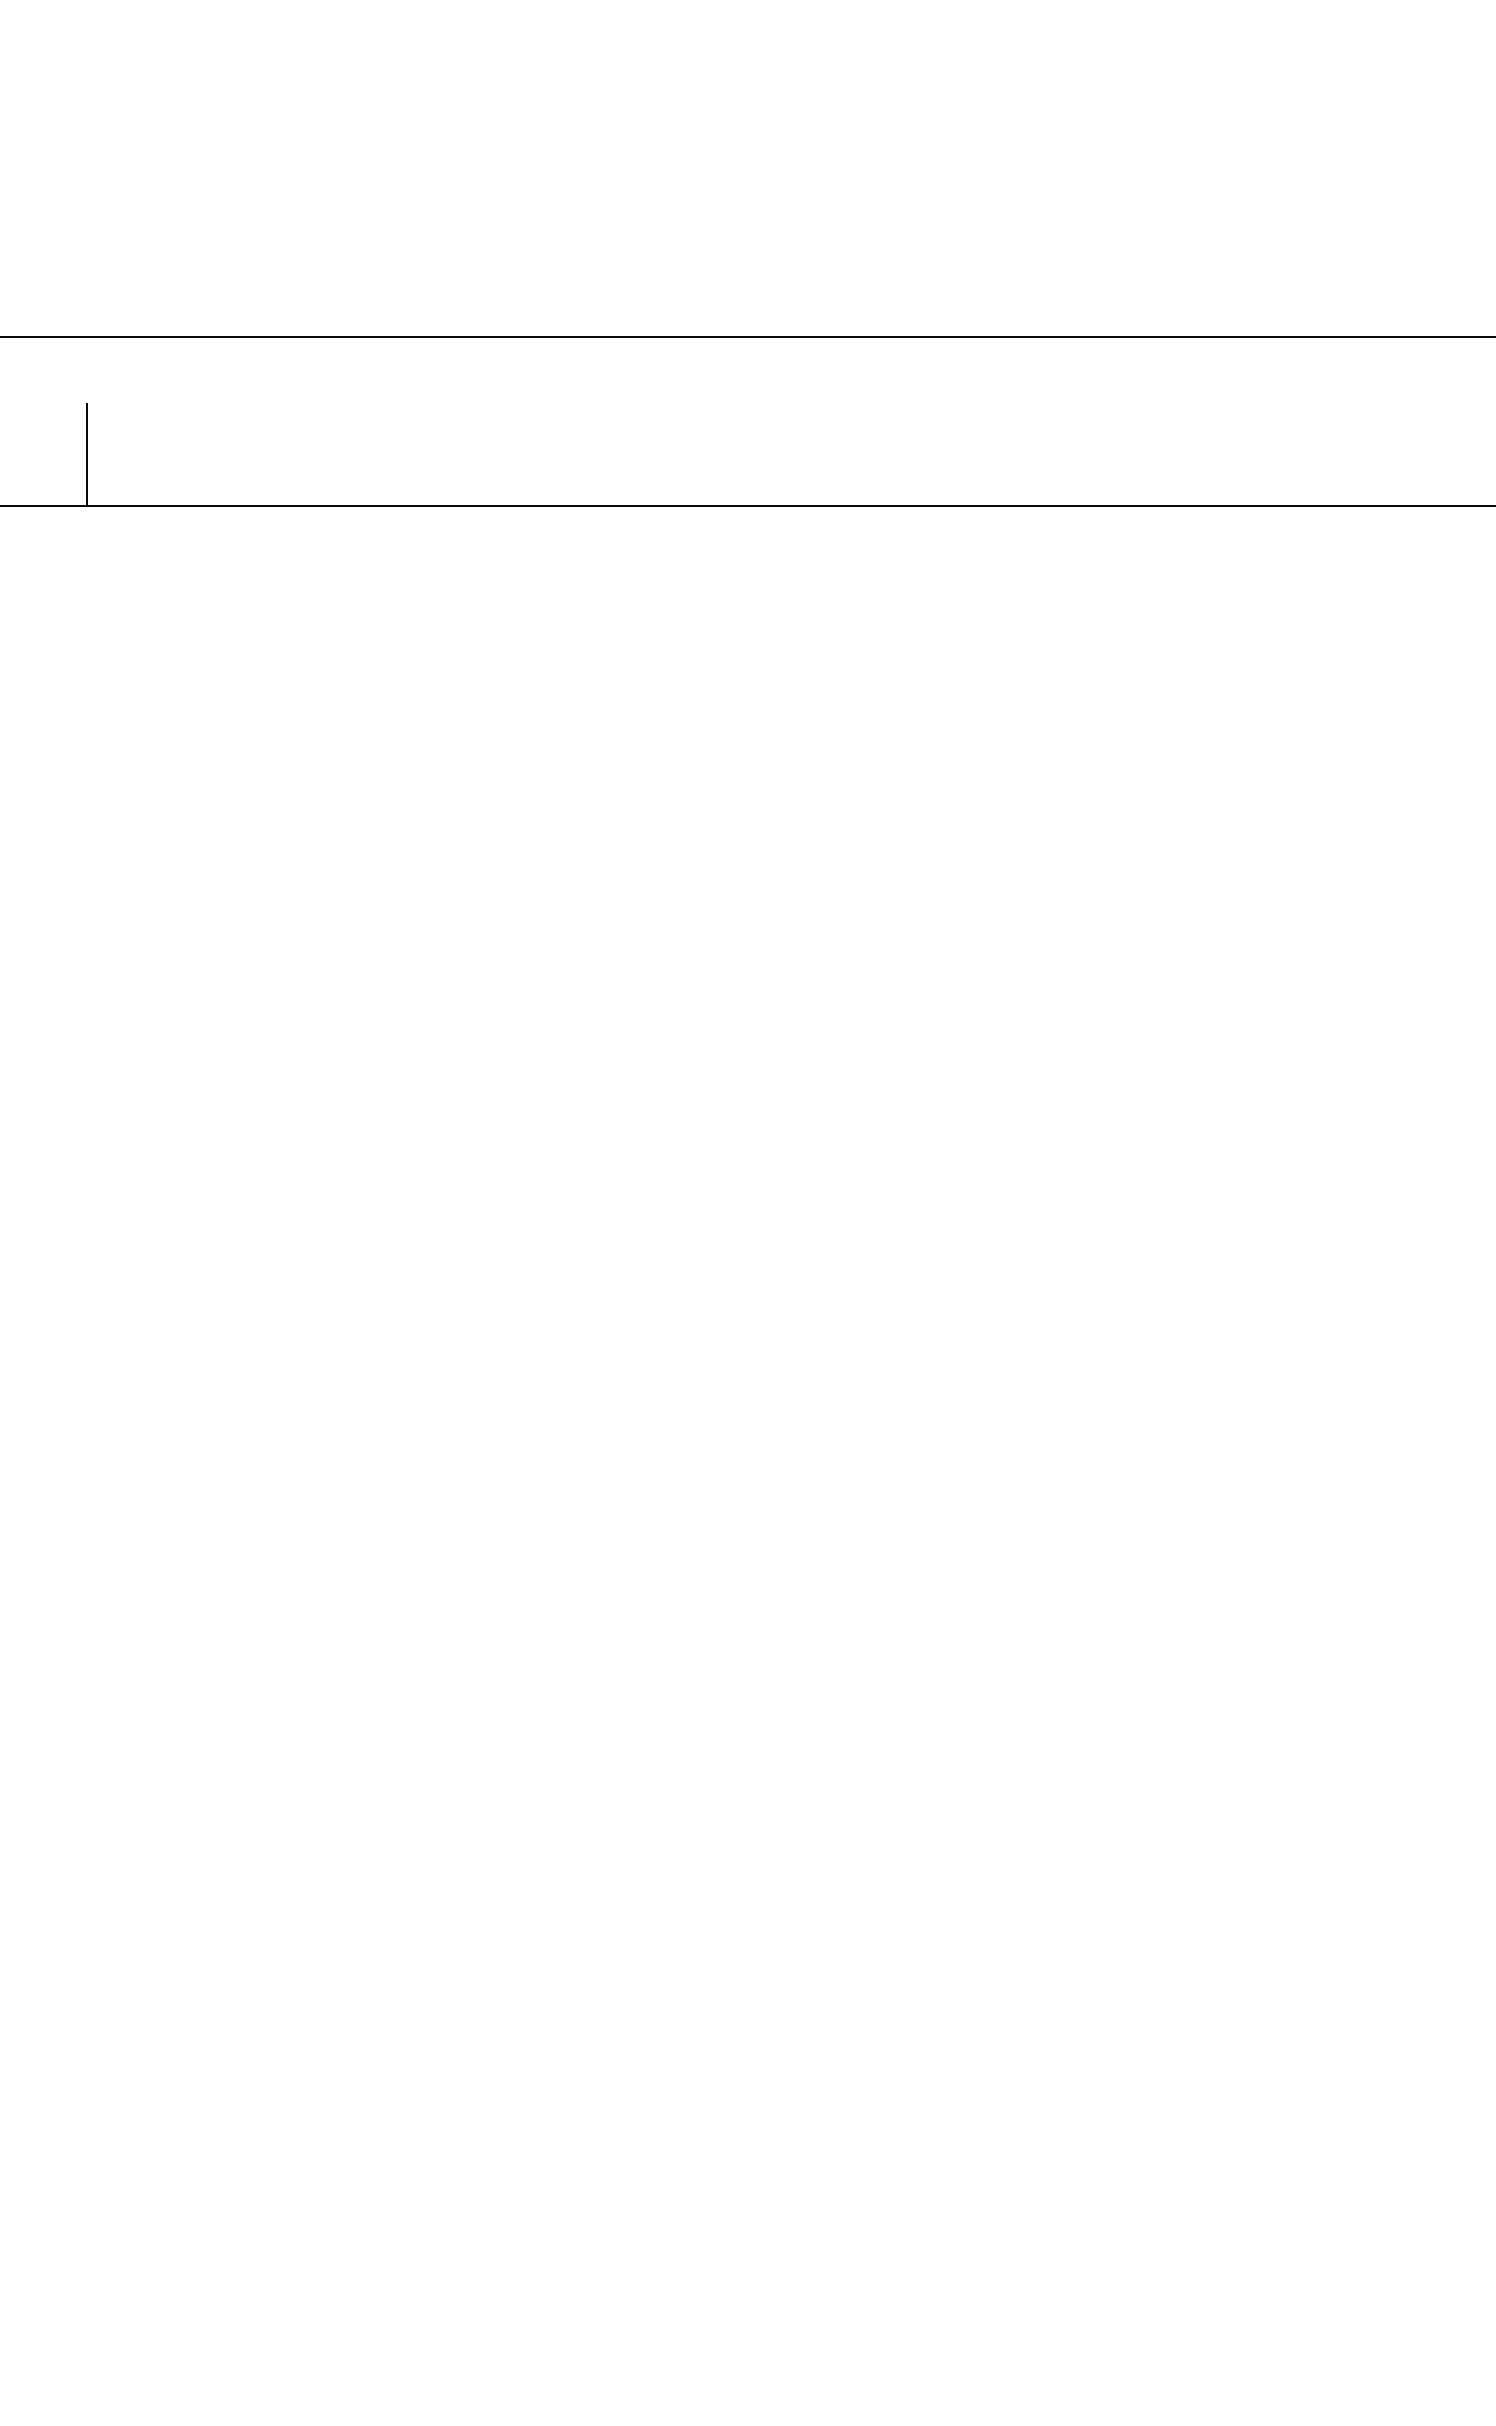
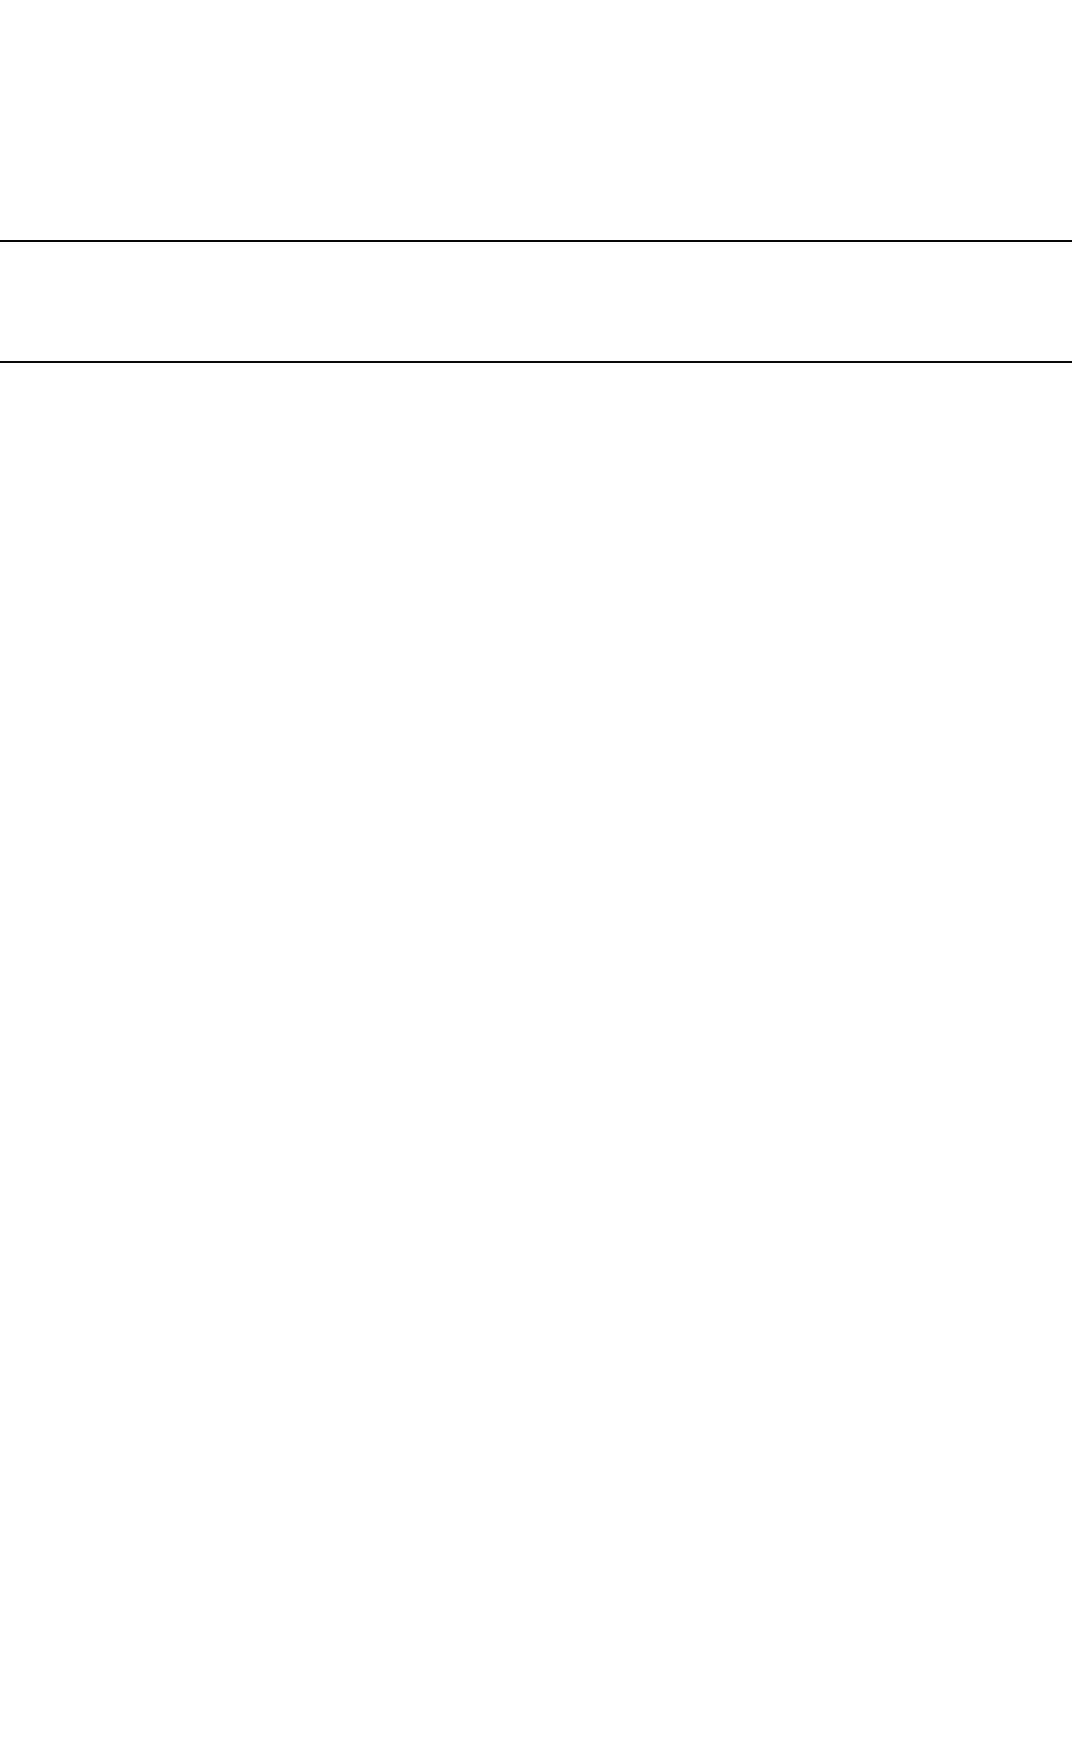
line: (86, 454) -> (62, 325), removed

